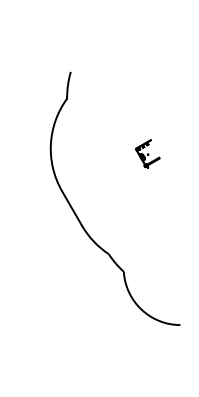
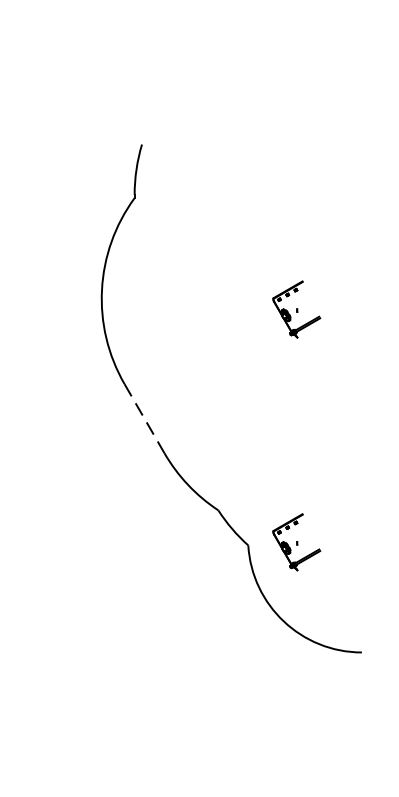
line: (72, 208) -> (145, 418), solid -> dashed
part: (147, 269) -> (295, 540), added

